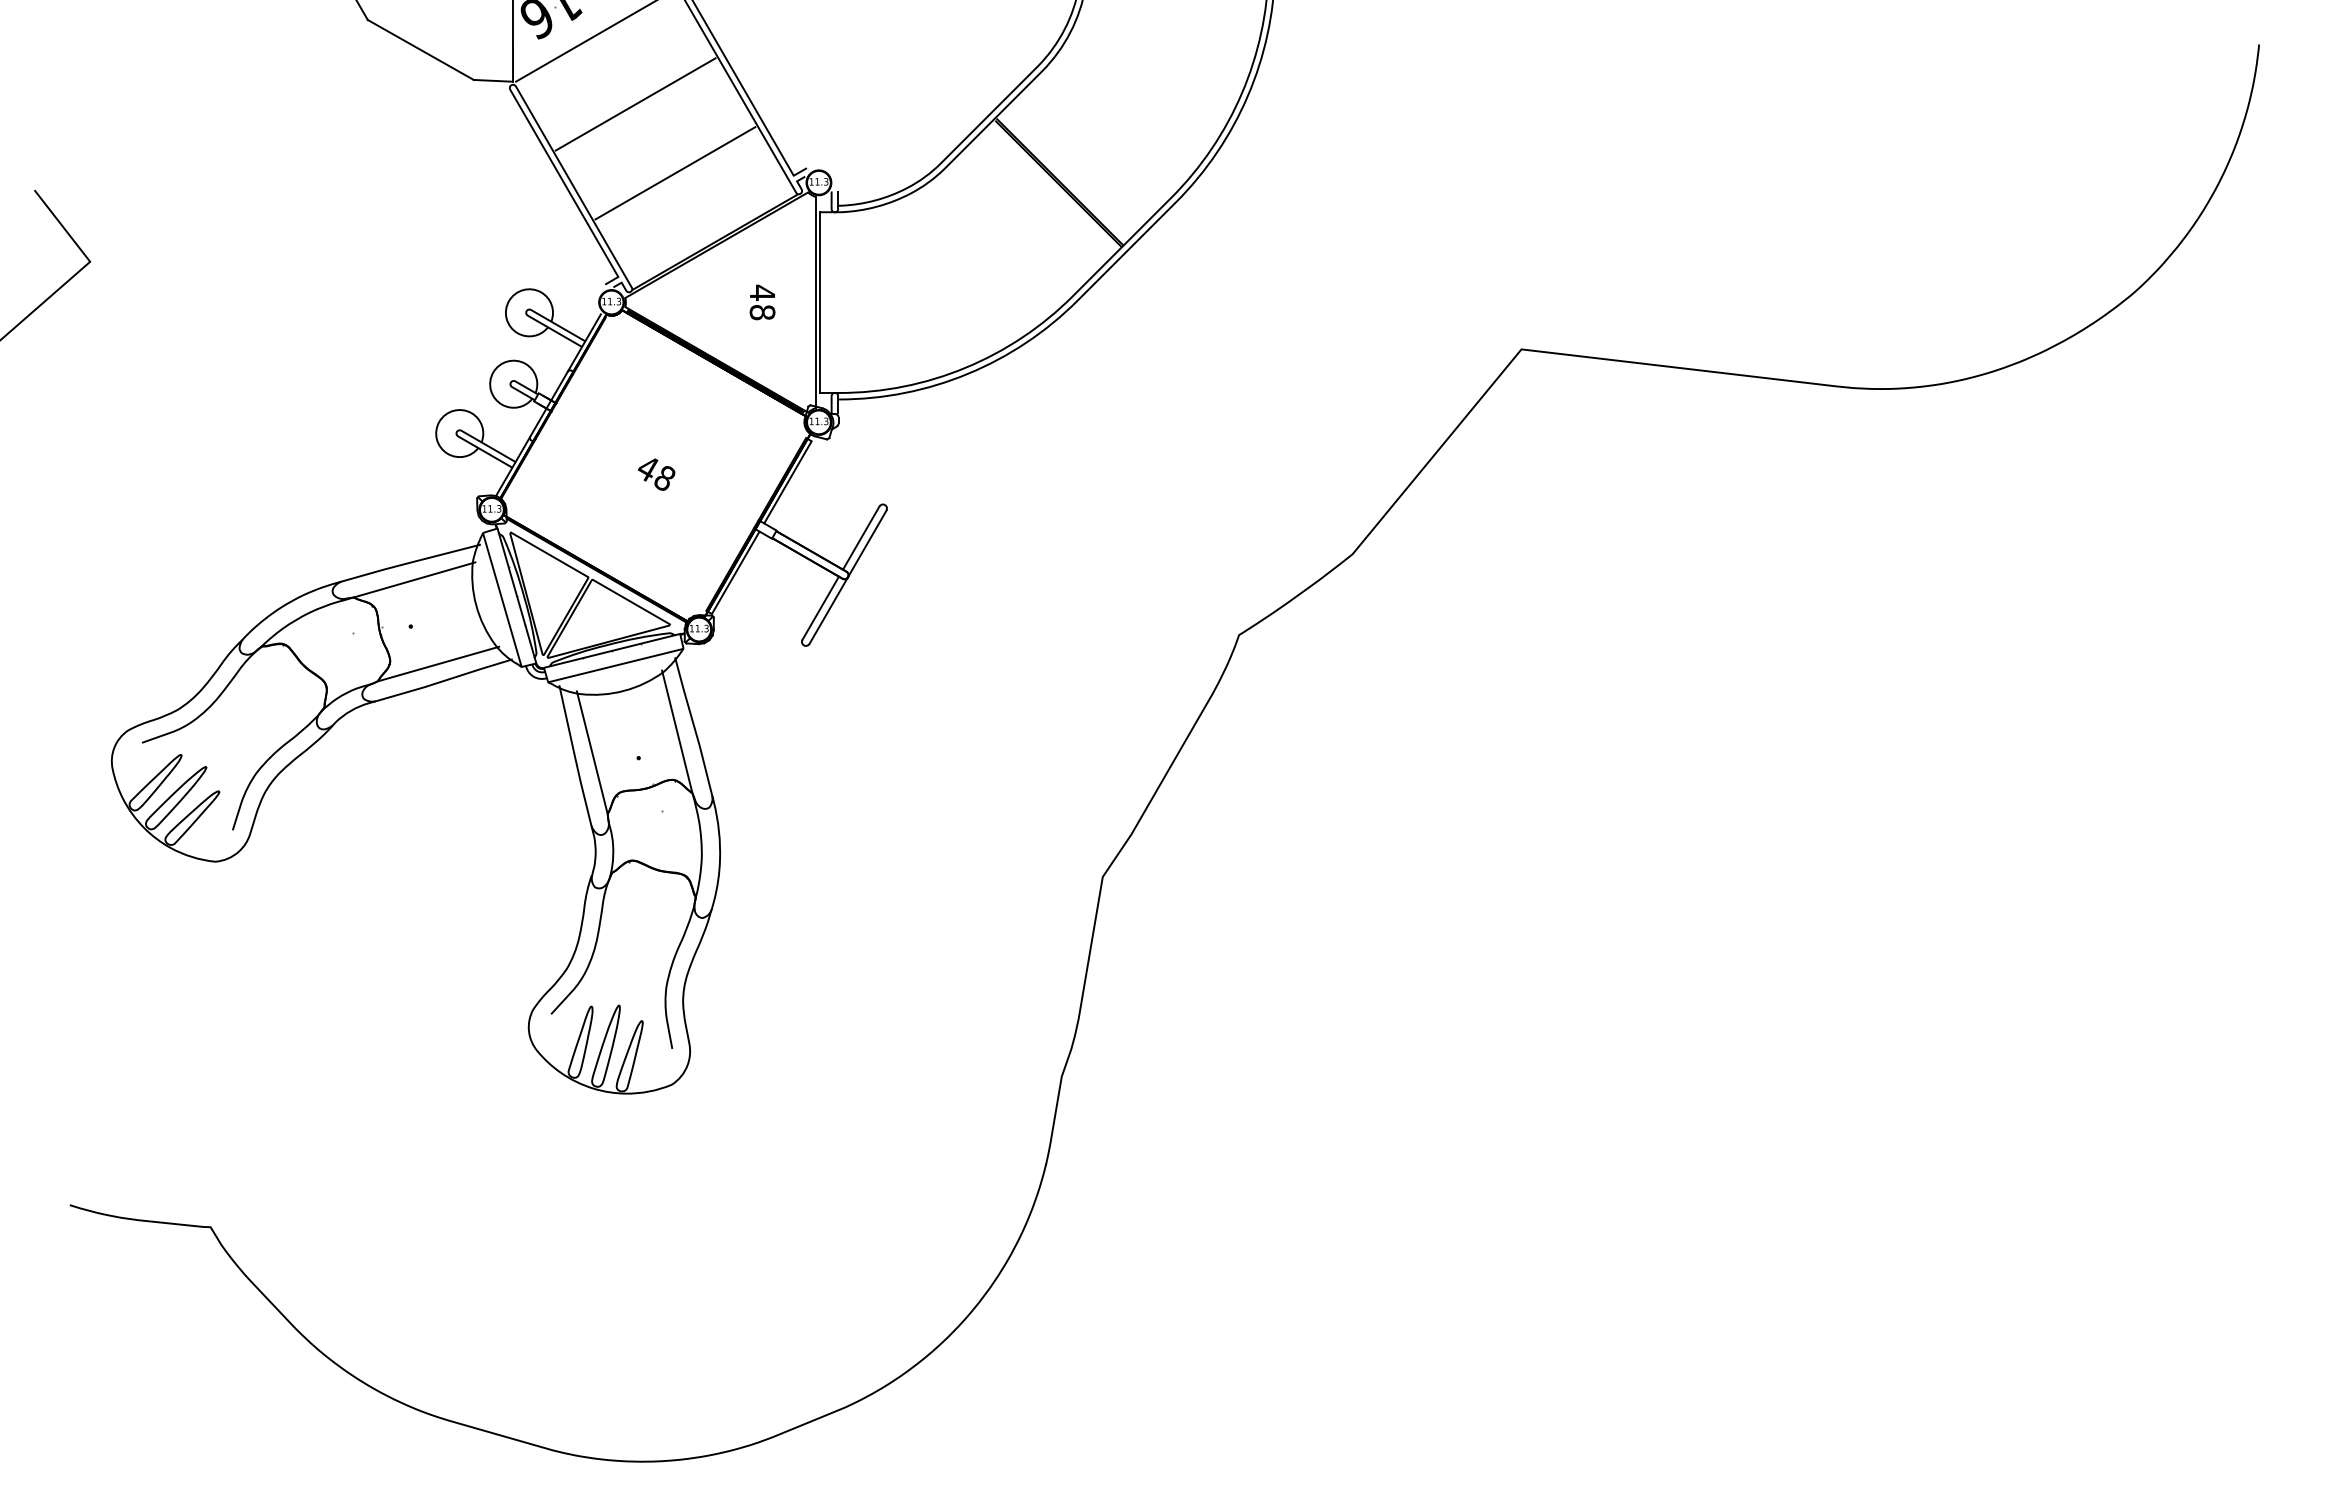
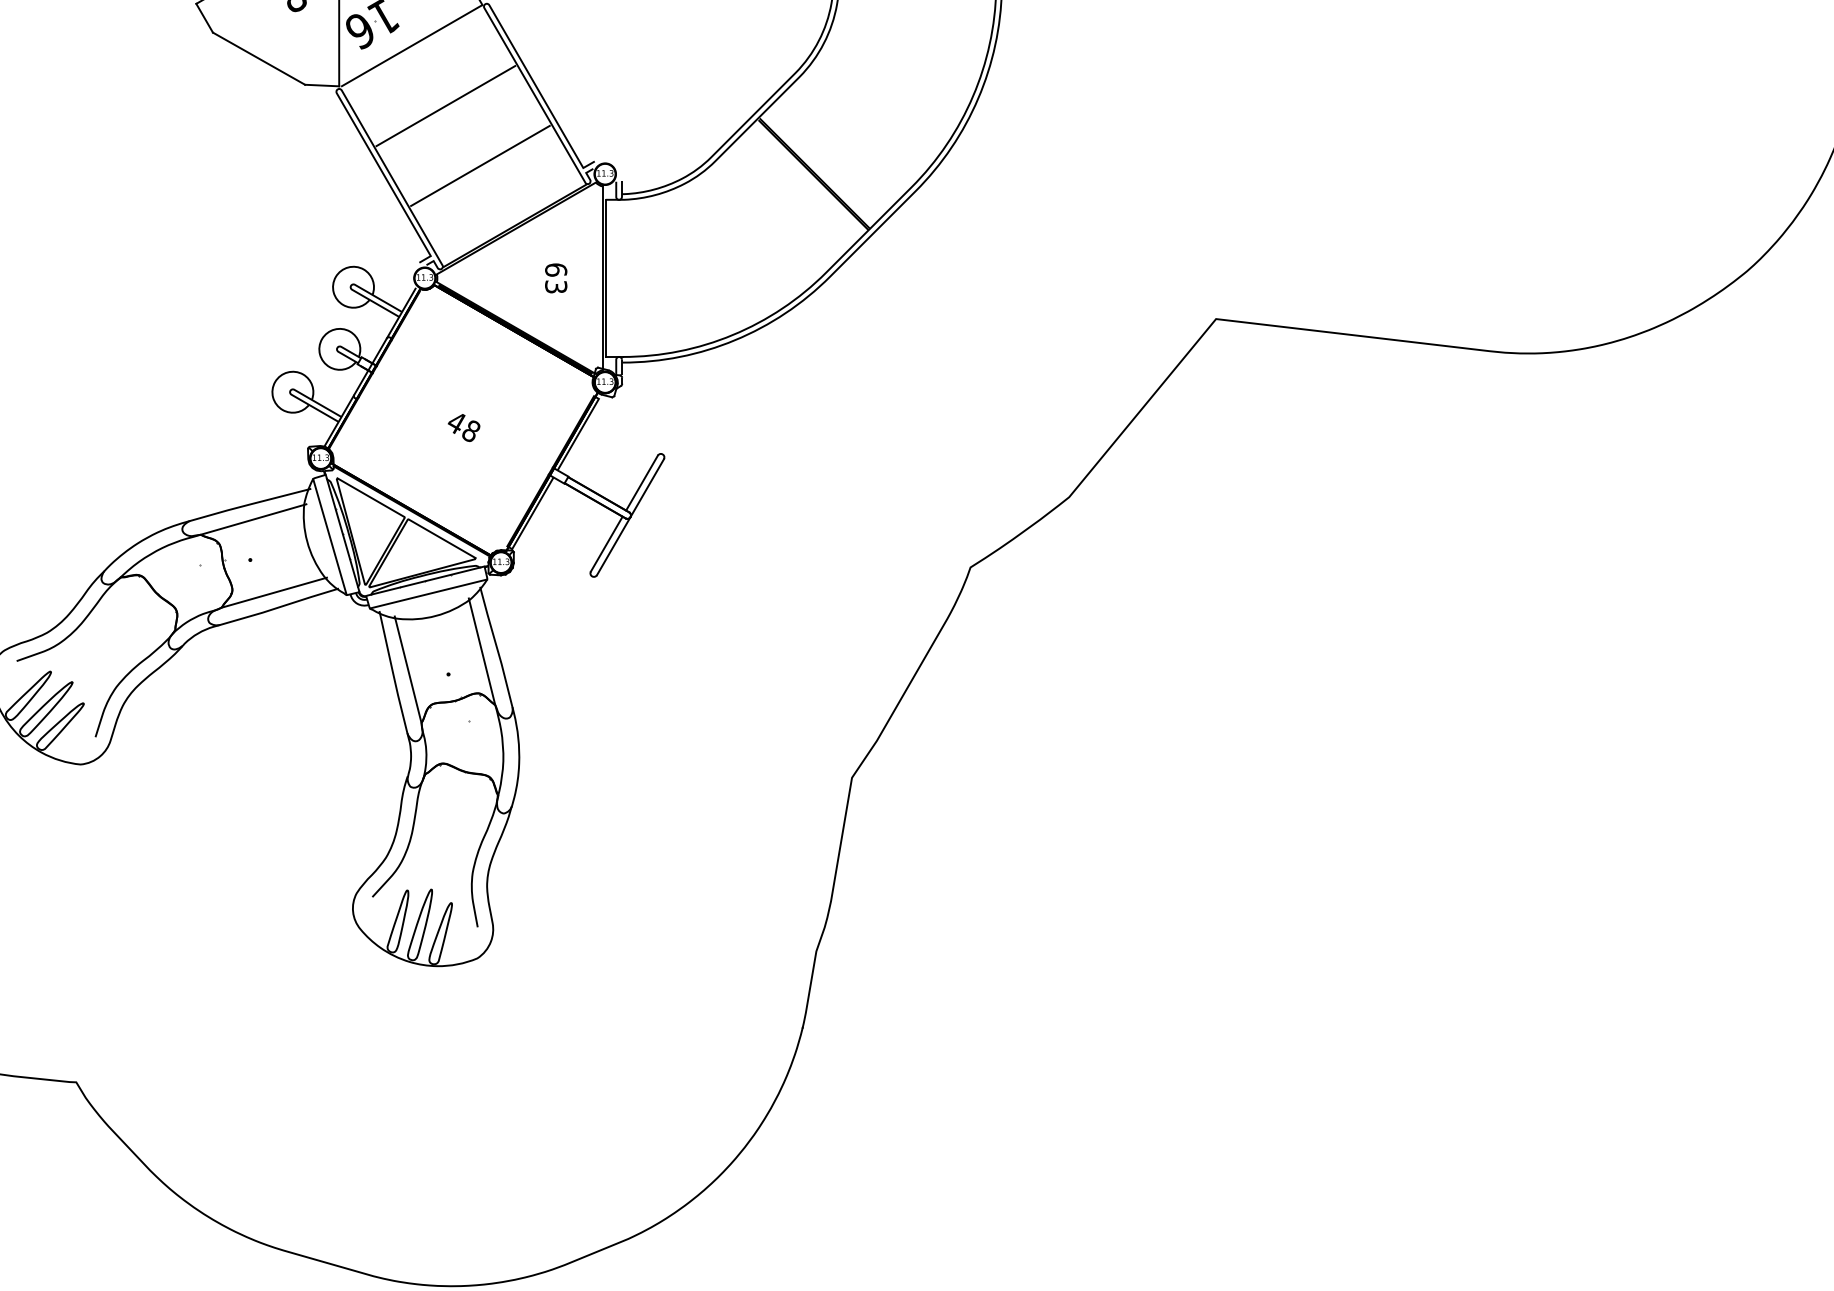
text: (762, 302) -> (556, 278), 48 -> 63

